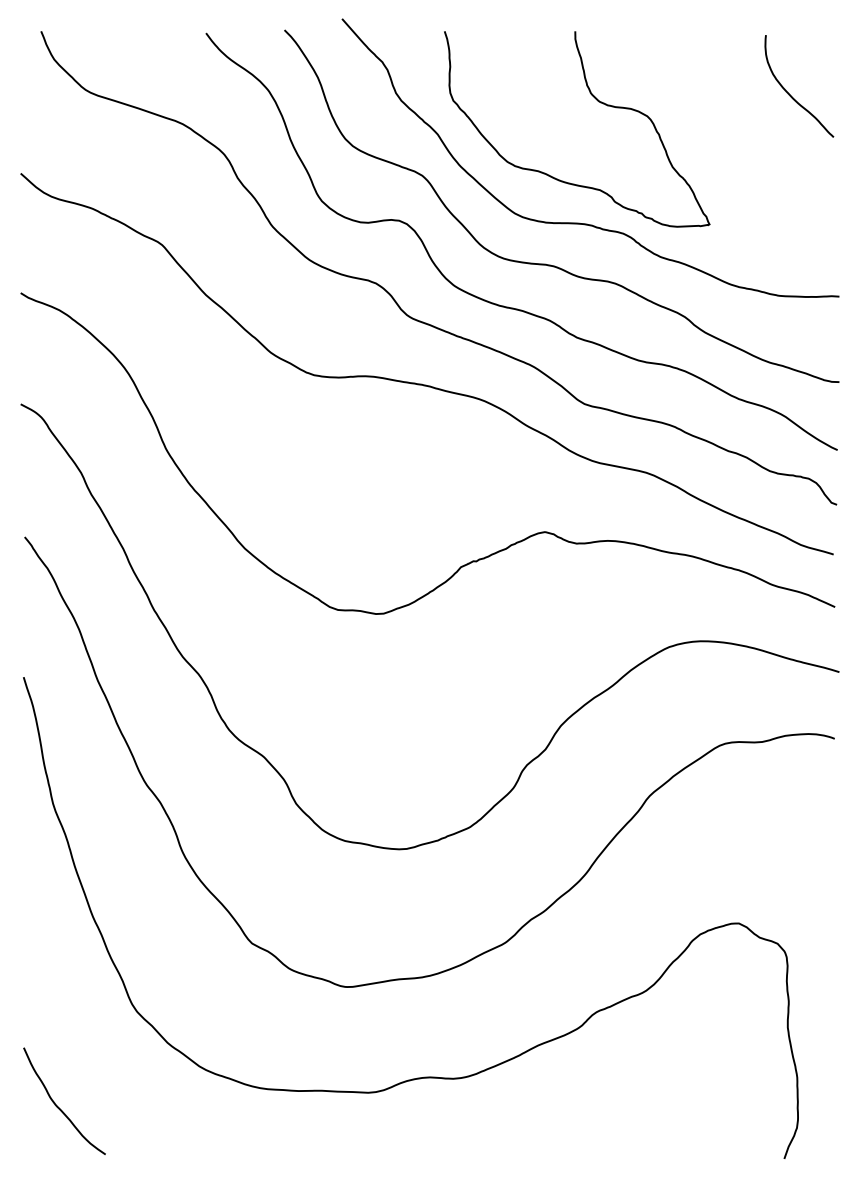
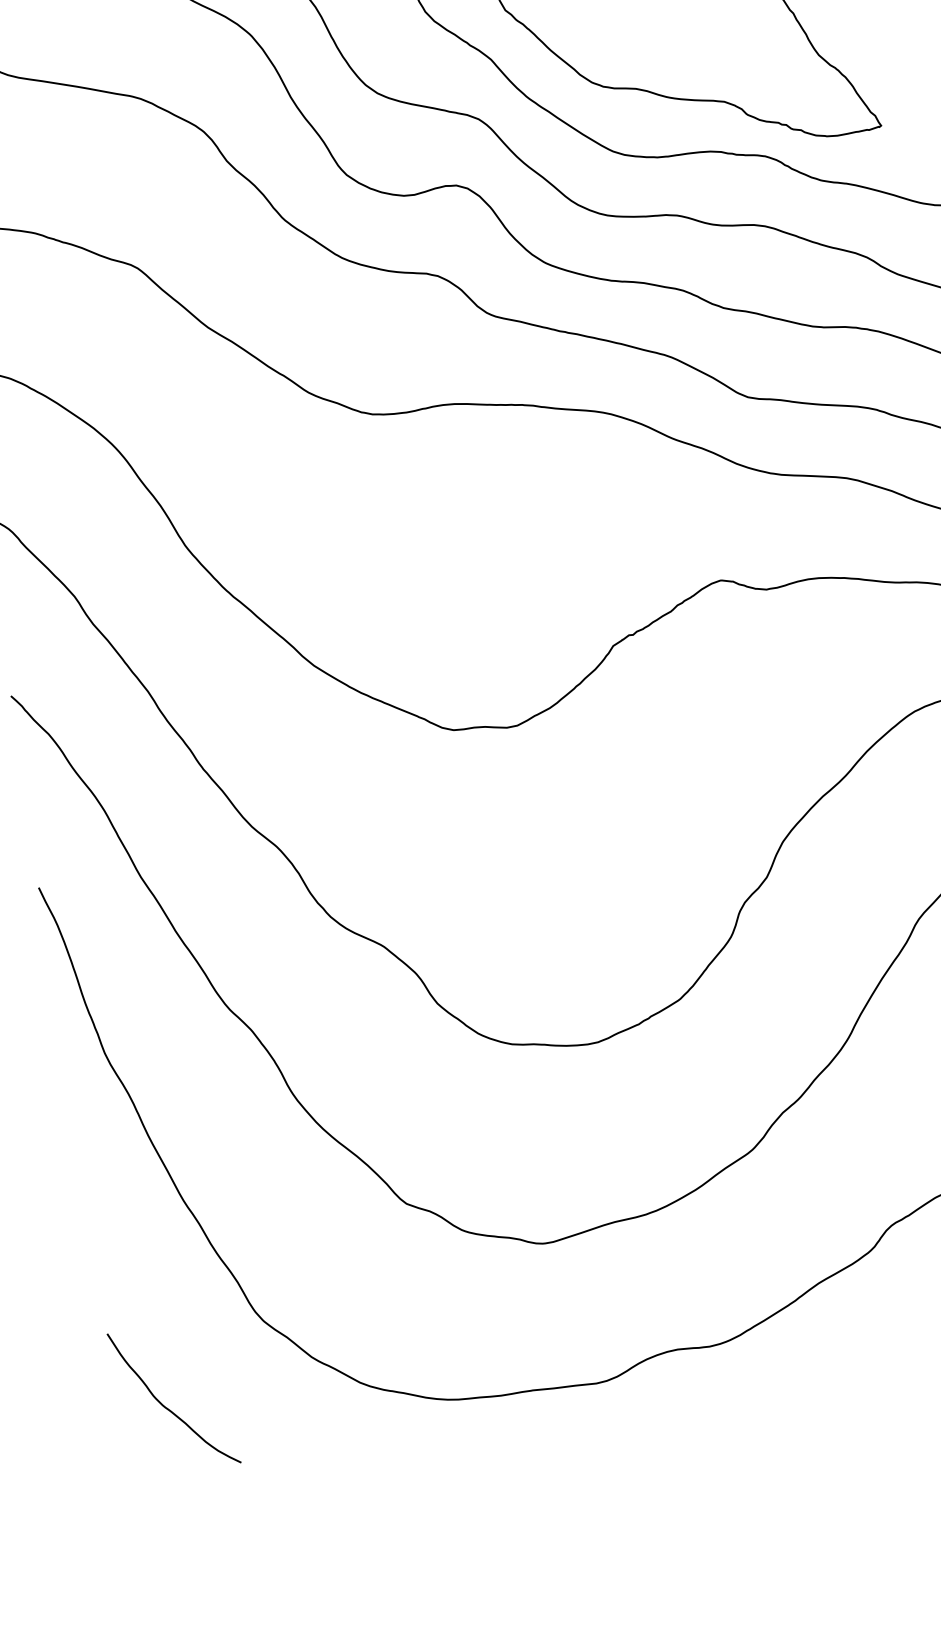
curve: (58, 1106) -> (166, 1406), moved

